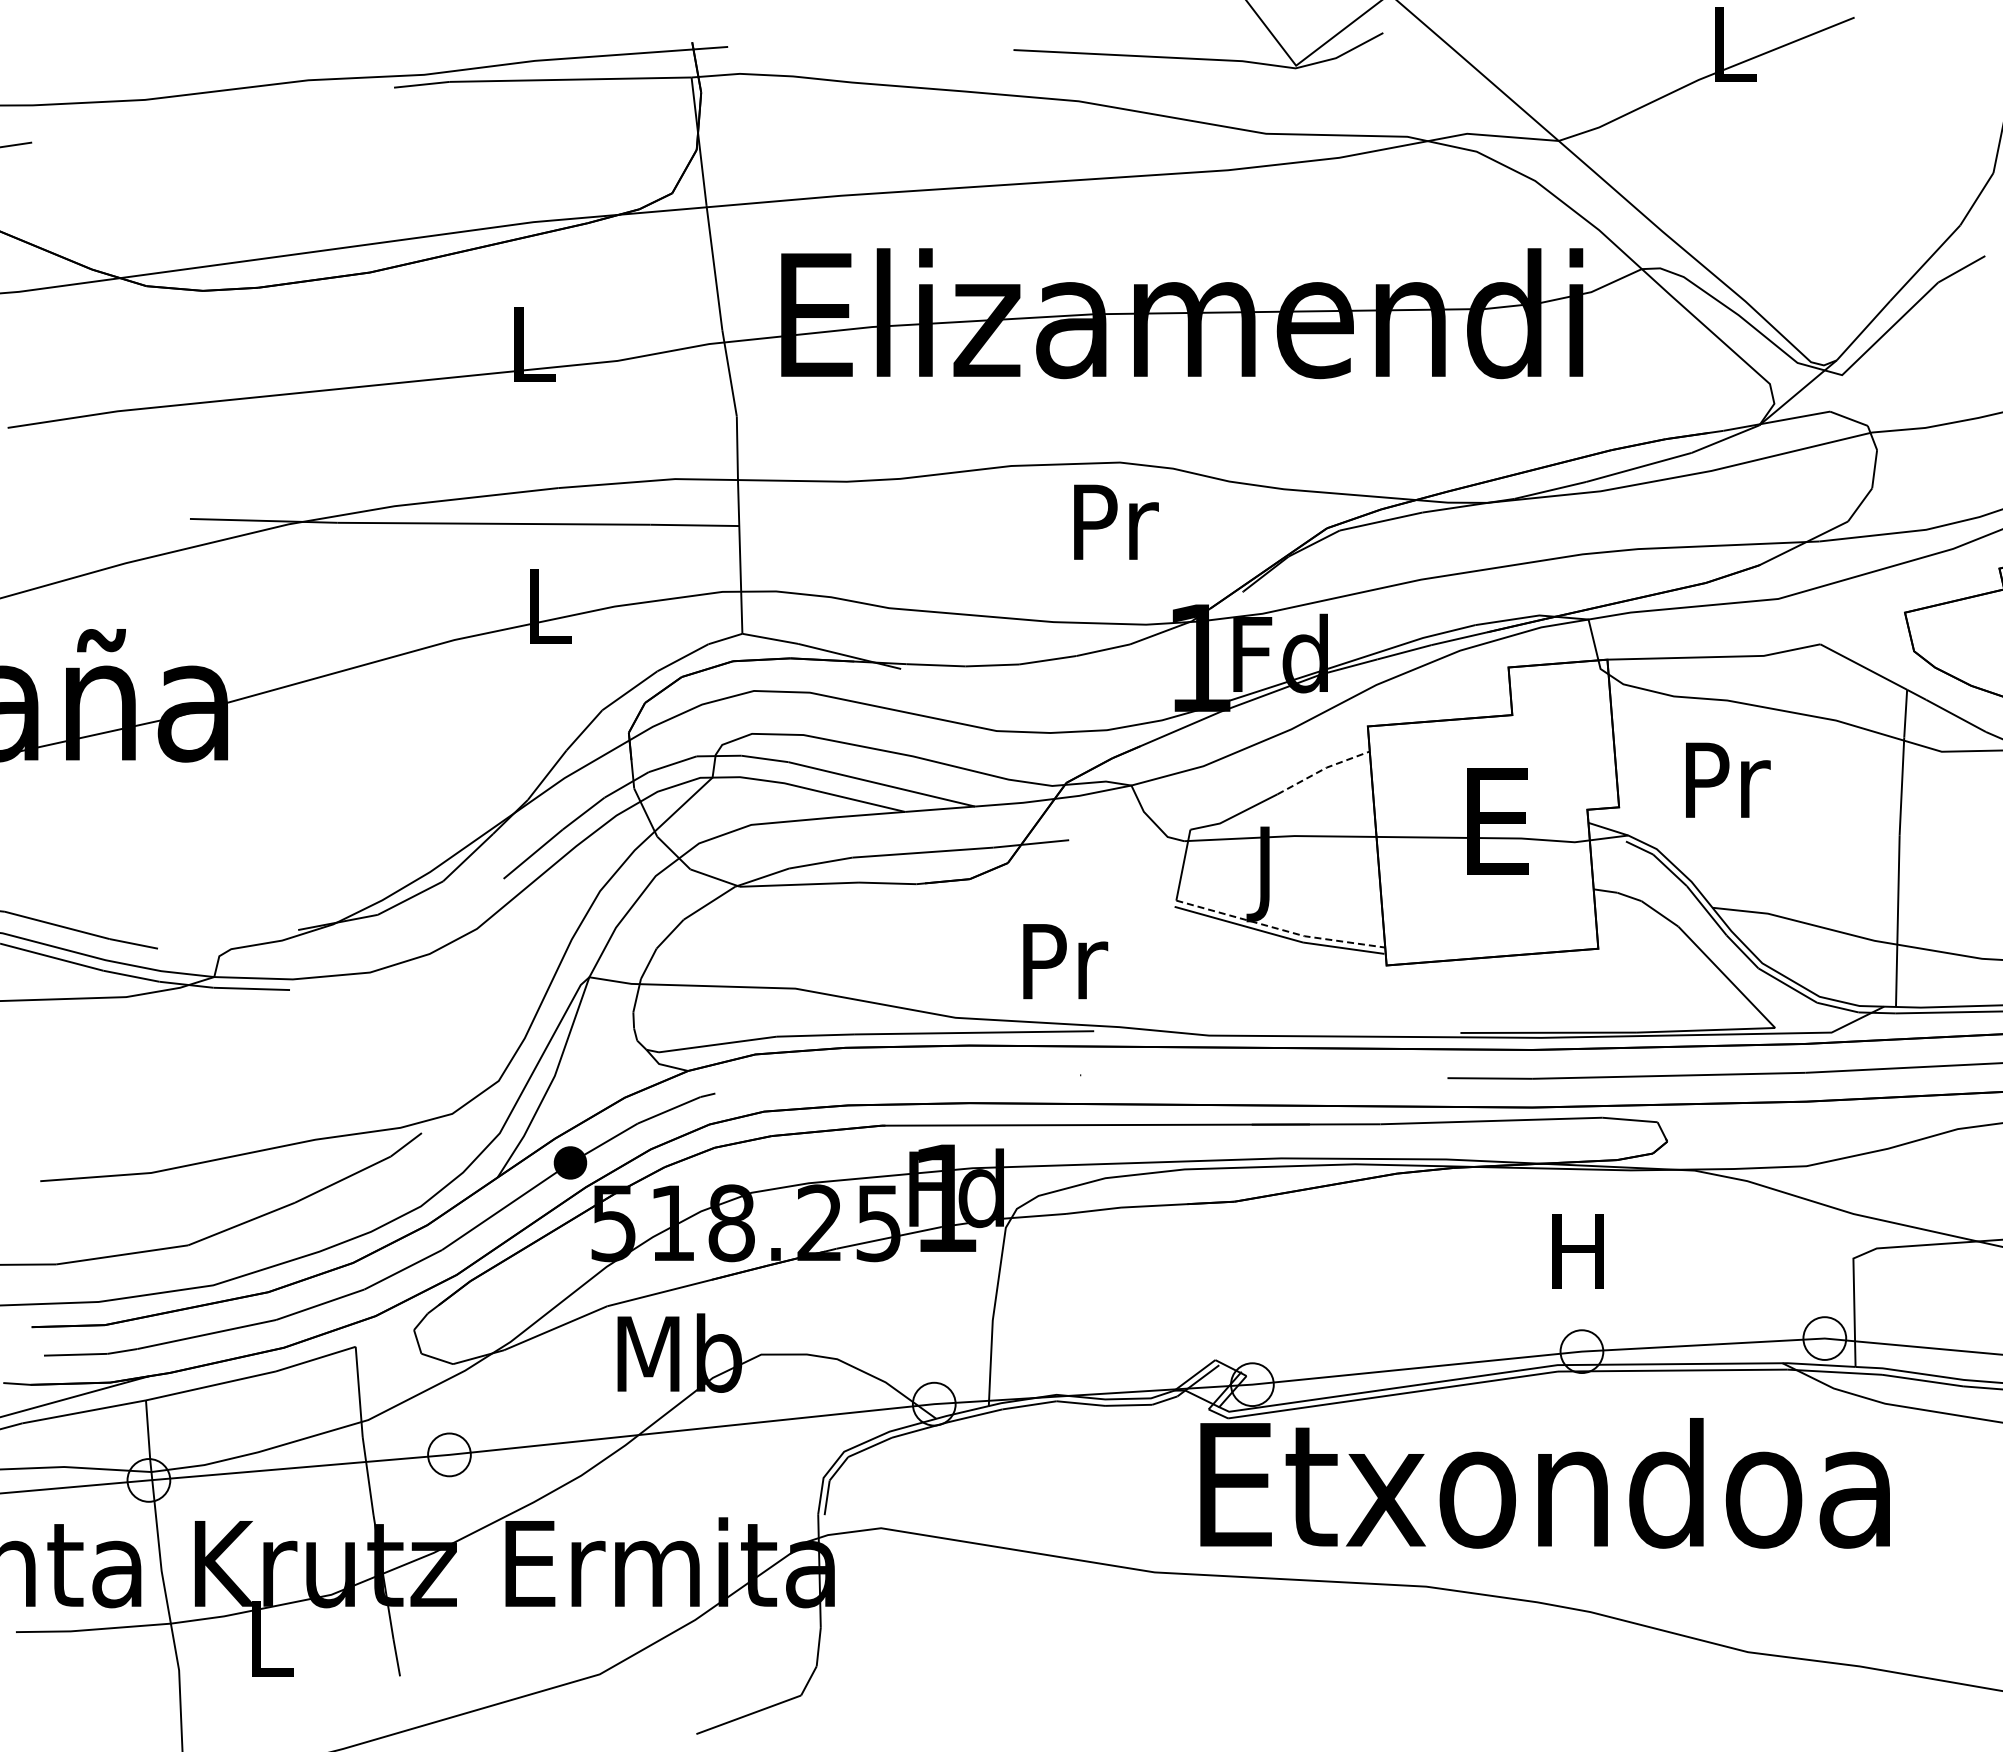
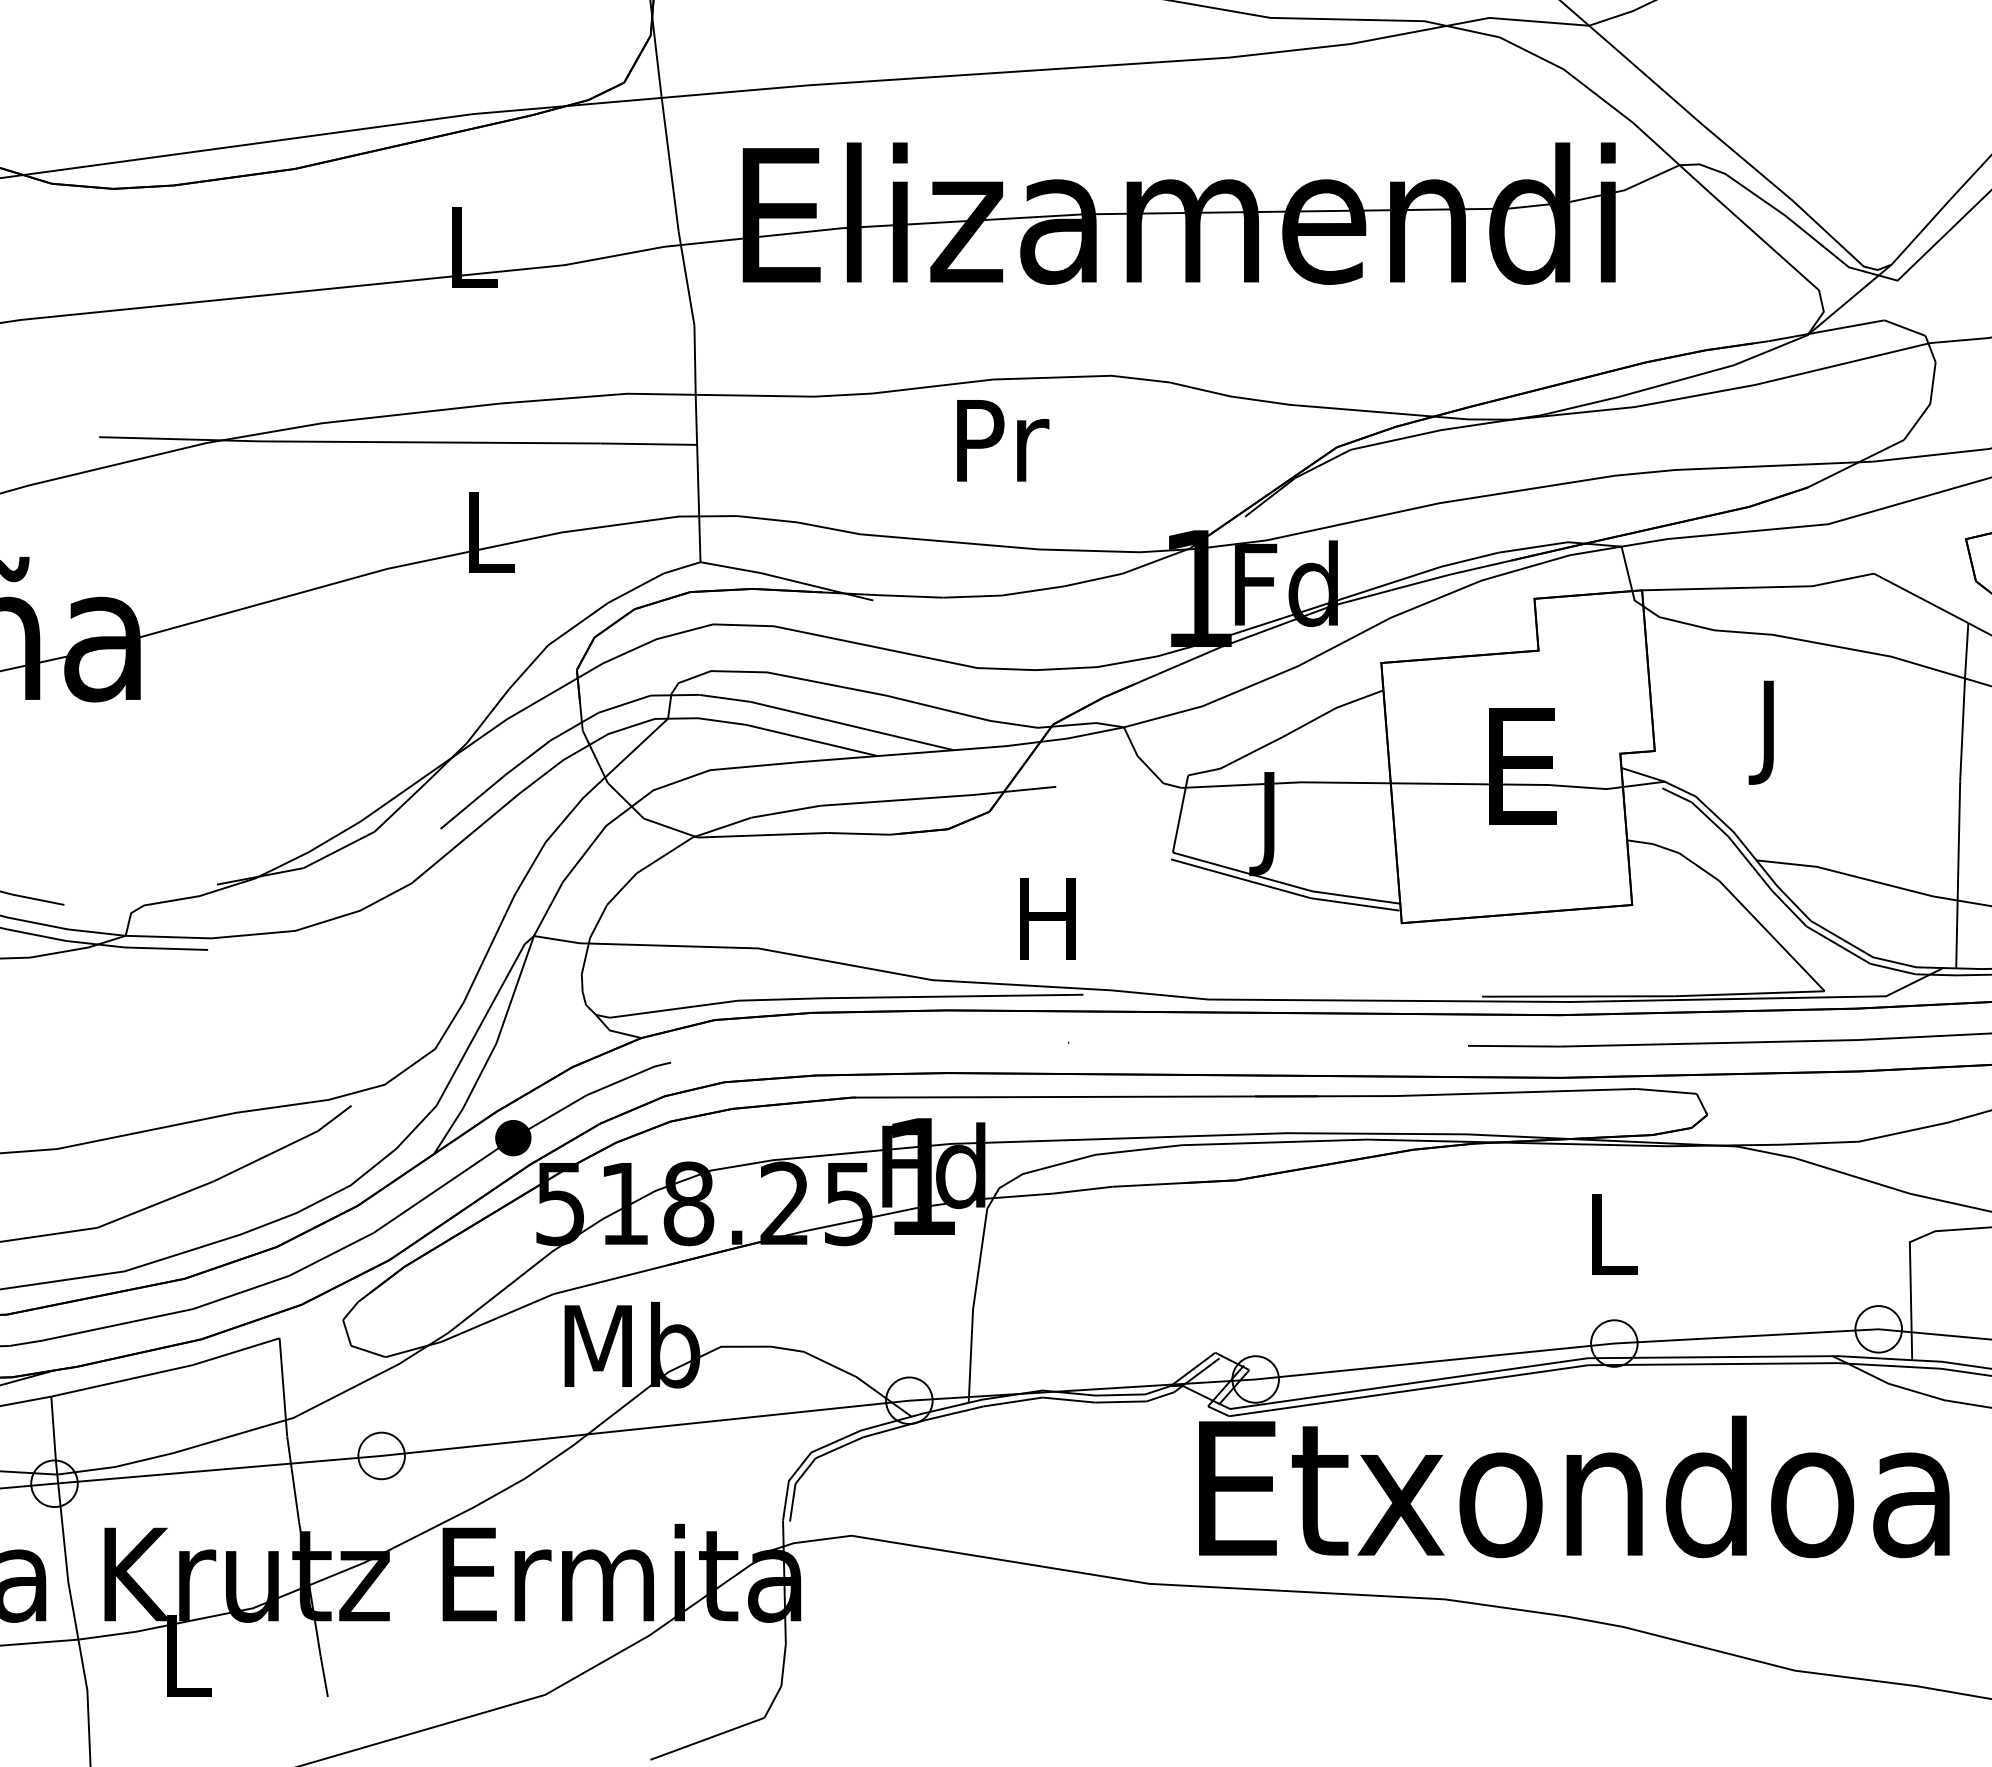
text: (1116, 521) -> (1003, 439), moved
line: (1323, 769) -> (1333, 709), dashed -> solid
text: (1728, 790) -> (1773, 732), Pr -> J
line: (1280, 929) -> (1286, 884), dashed -> solid
text: (1065, 961) -> (1052, 918), Pr -> H
text: (1577, 1251) -> (1609, 1234), H -> L

